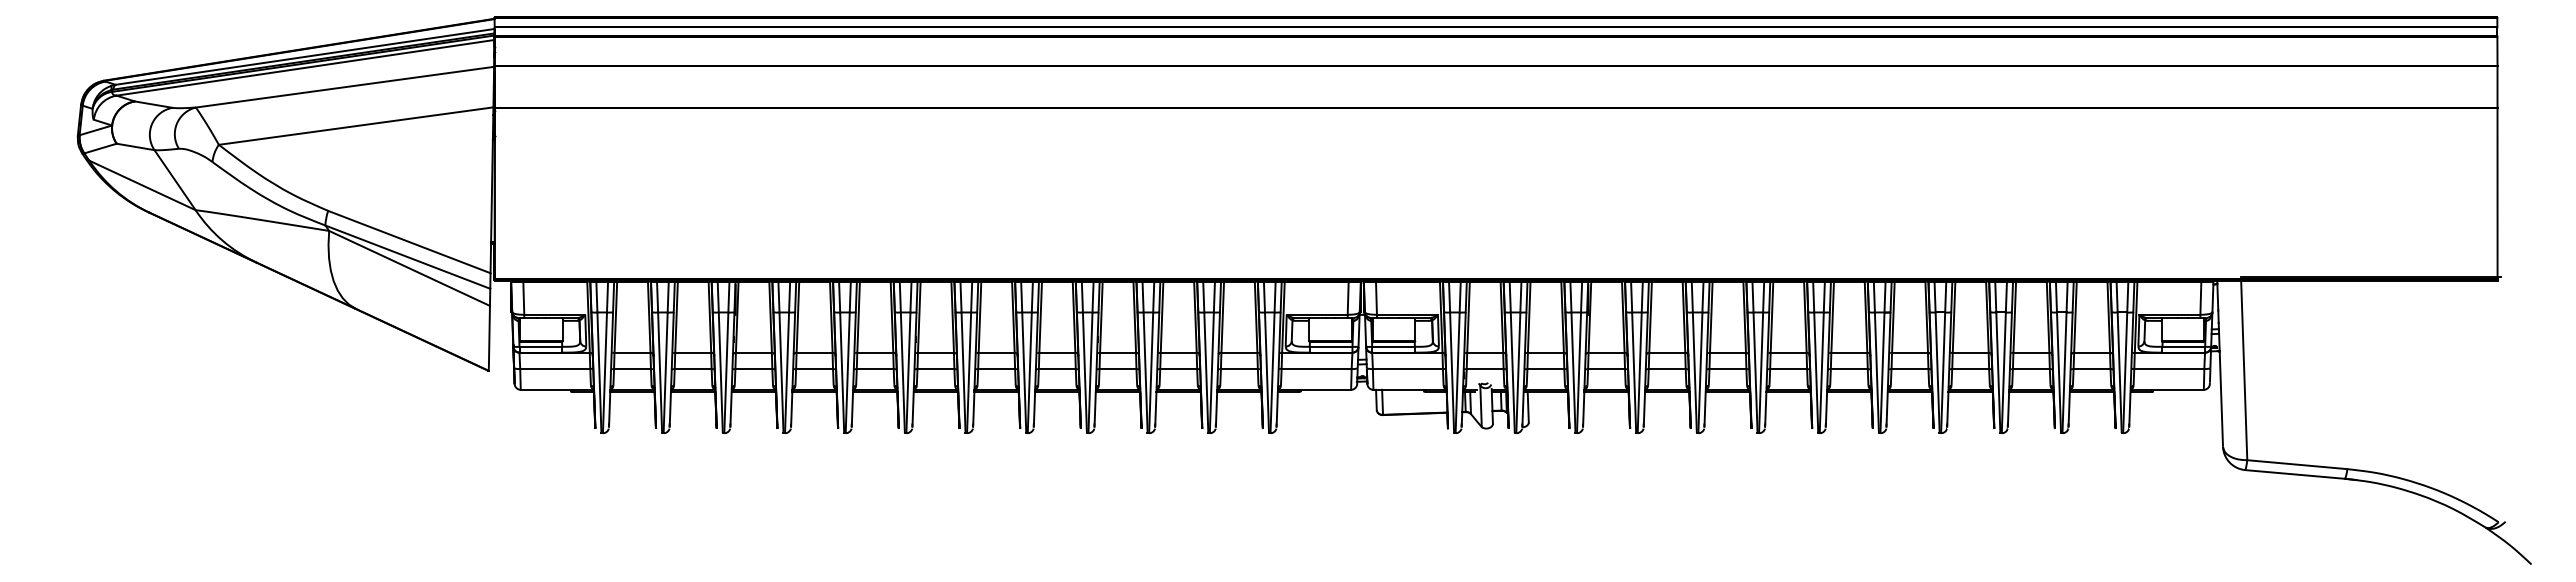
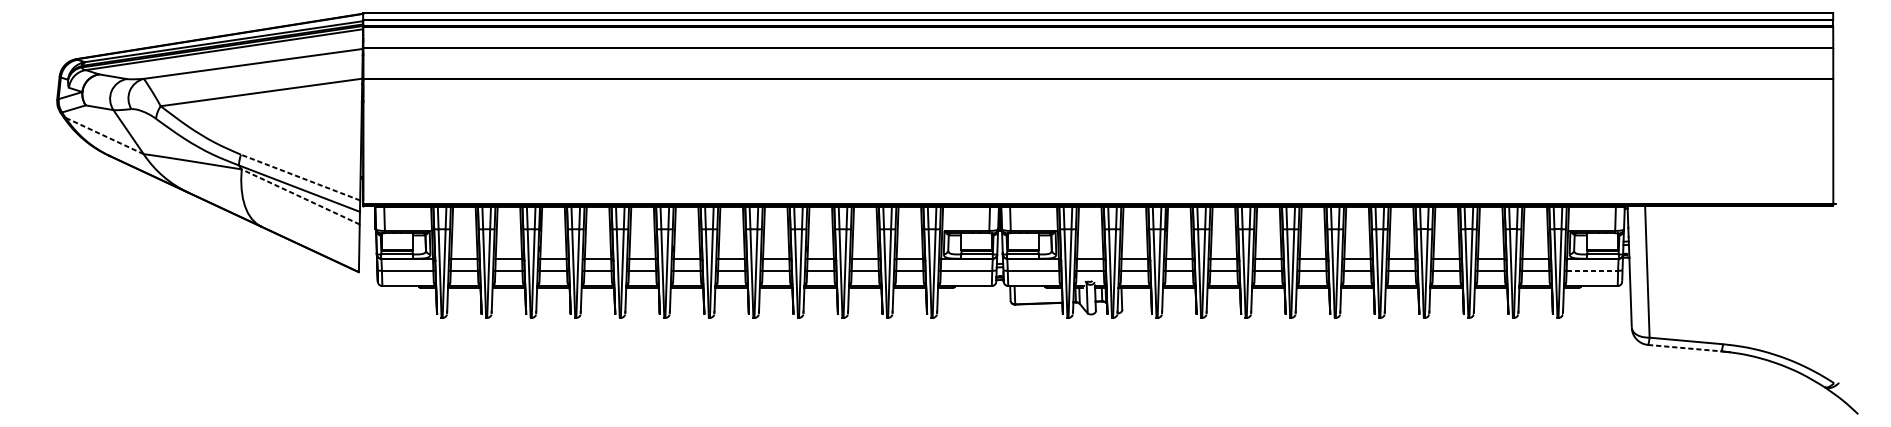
line: (142, 185) -> (104, 136), solid -> dashed
line: (409, 242) -> (300, 177), solid -> dashed
line: (409, 268) -> (300, 196), solid -> dashed
line: (2169, 368) -> (1592, 270), solid -> dashed
line: (2295, 474) -> (1685, 348), solid -> dashed

